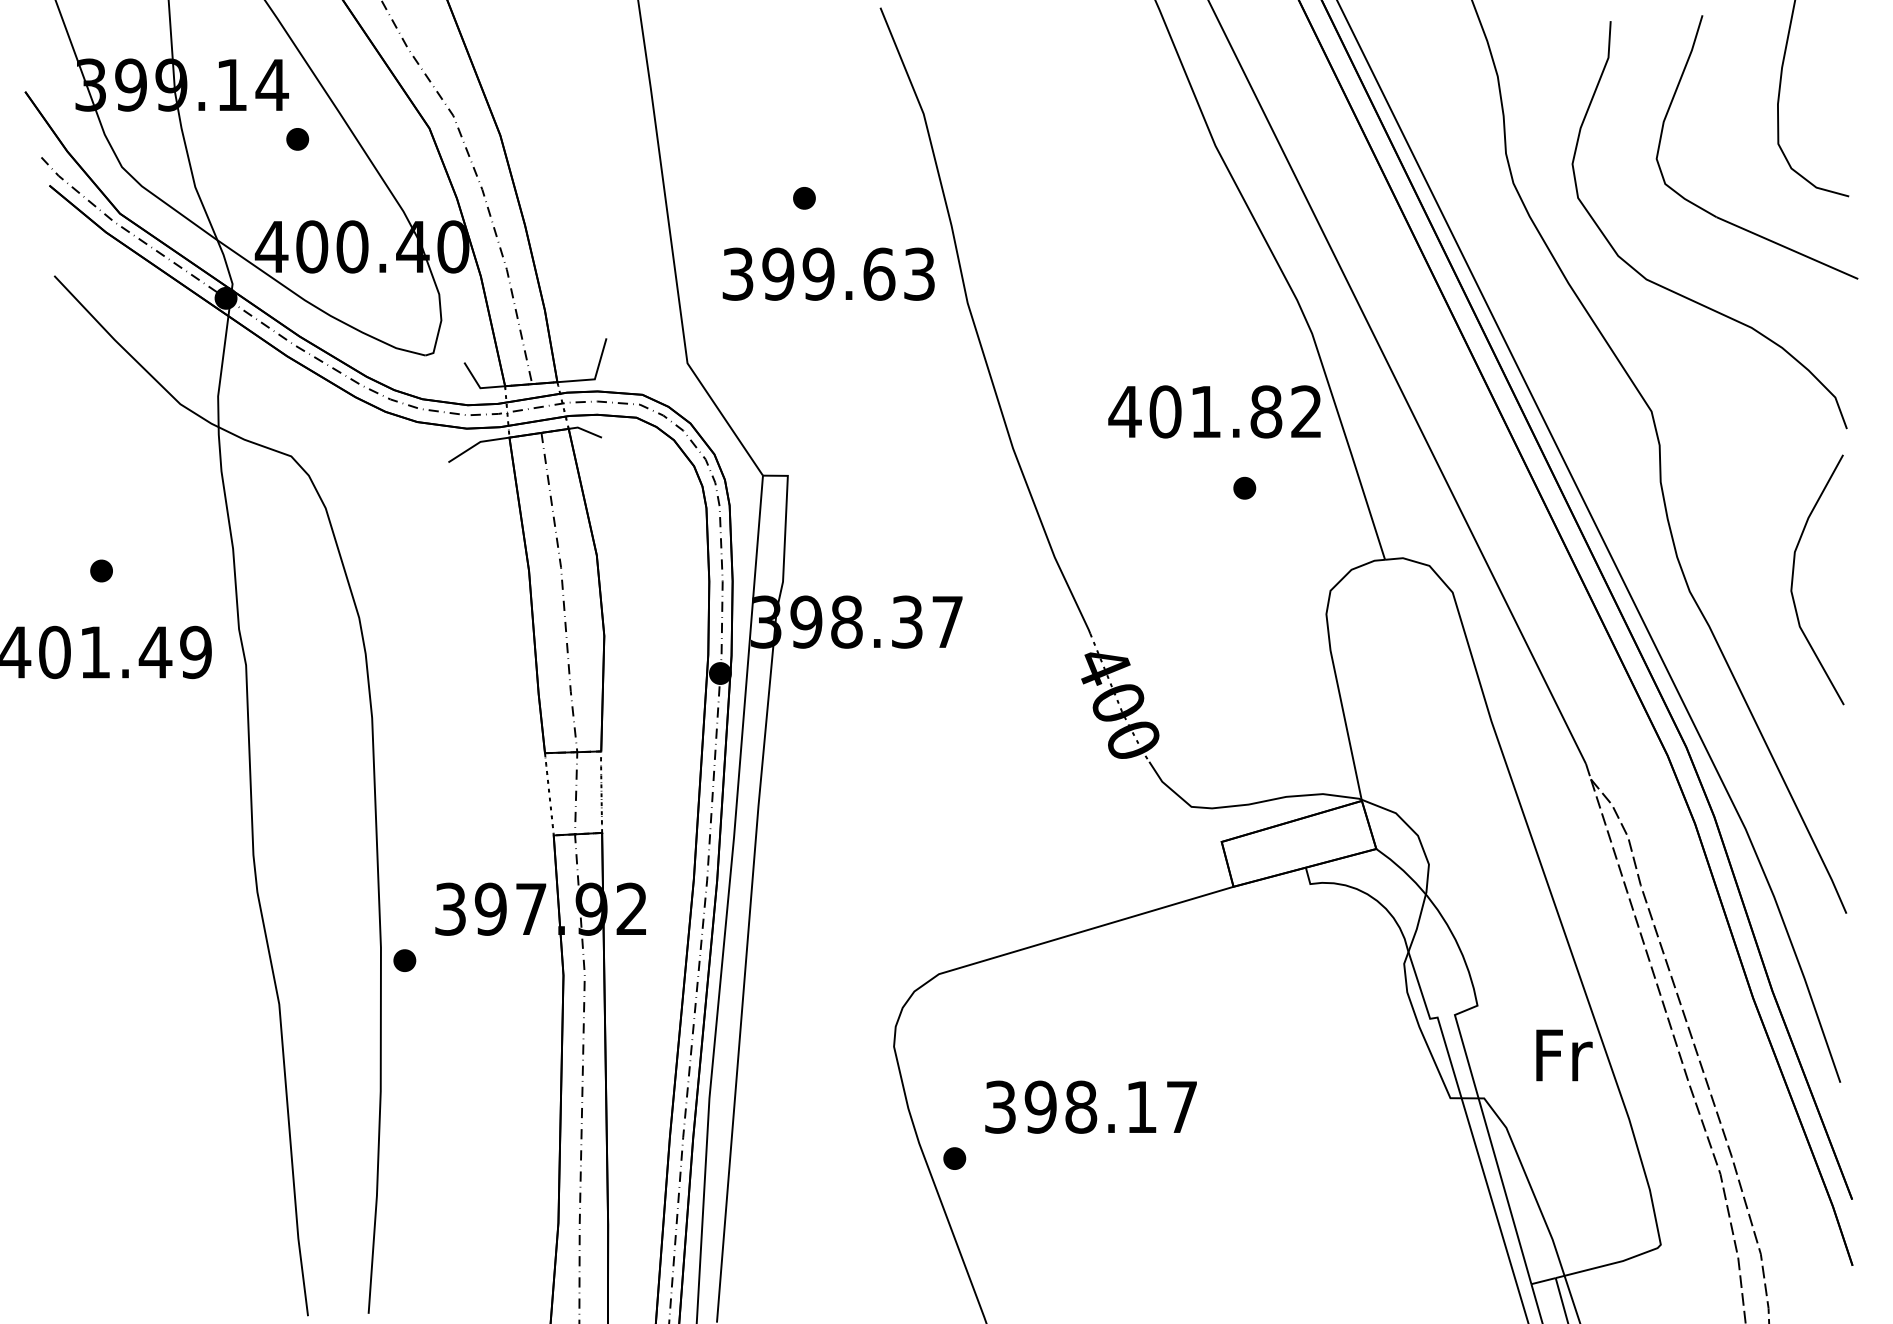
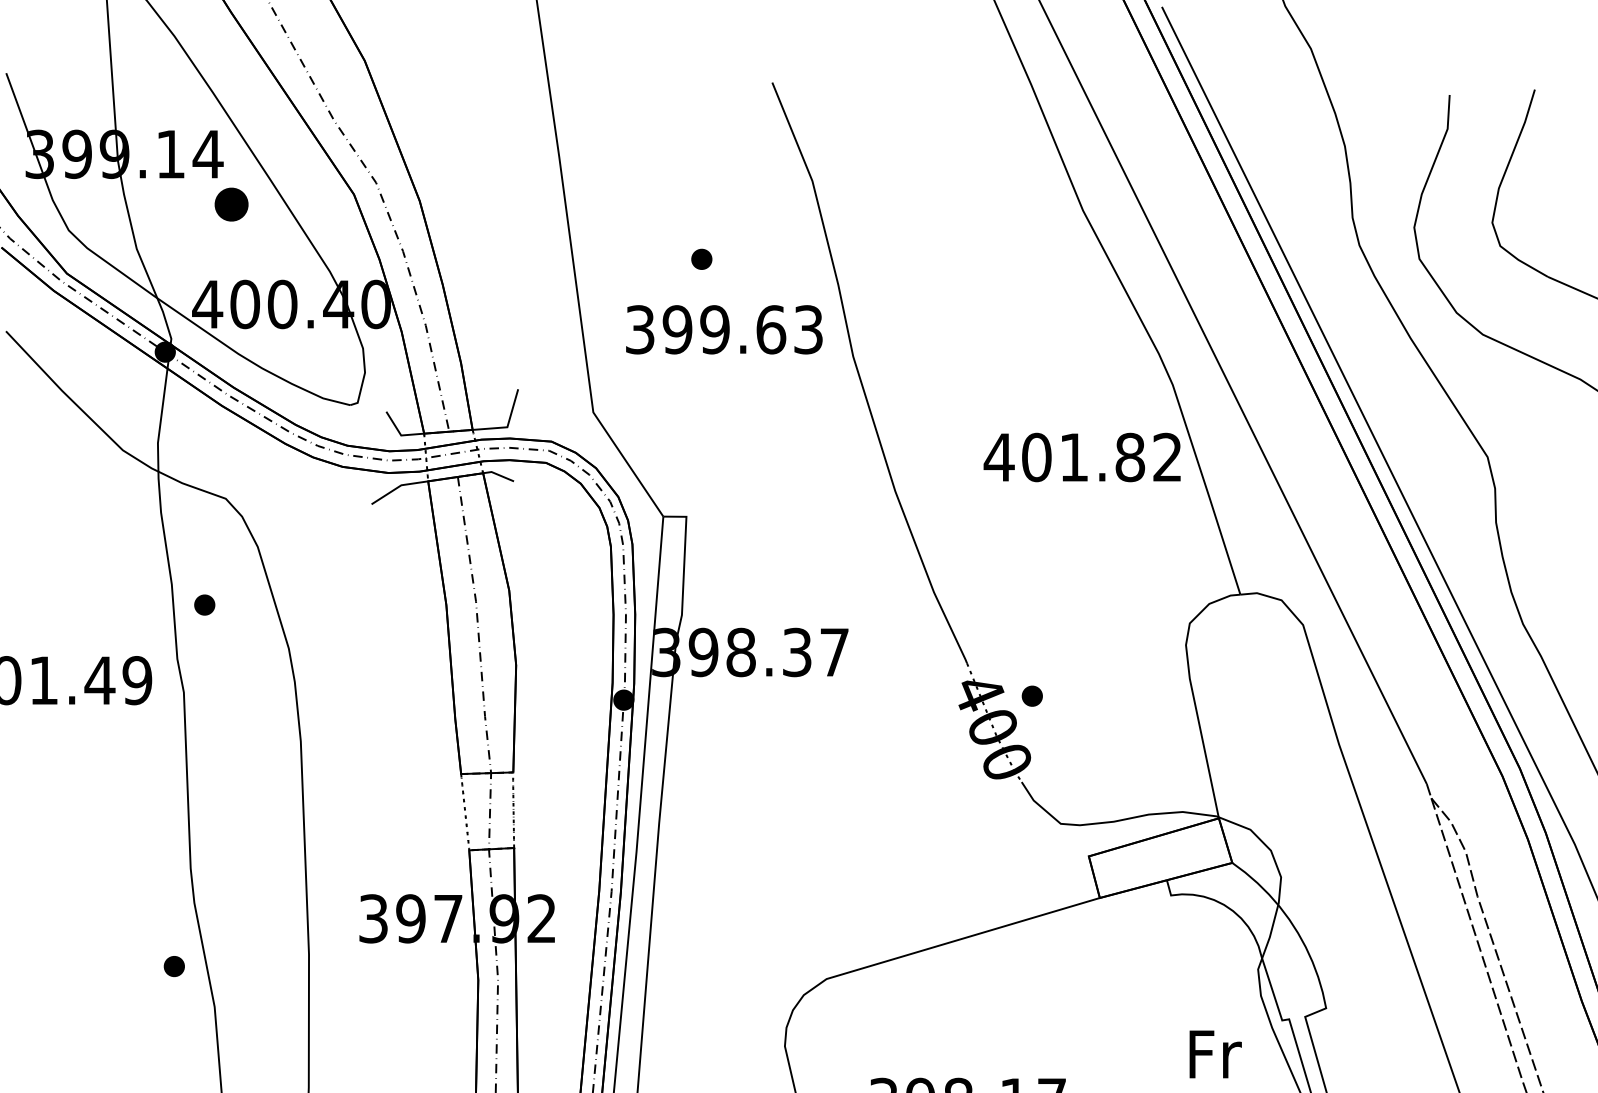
part: (297, 139) -> (231, 204), size x1.6
part: (1244, 487) -> (1032, 695), moved
part: (101, 570) -> (204, 604), moved
part: (404, 960) -> (174, 966), moved
text: (1564, 1055) -> (1215, 1054), moved

